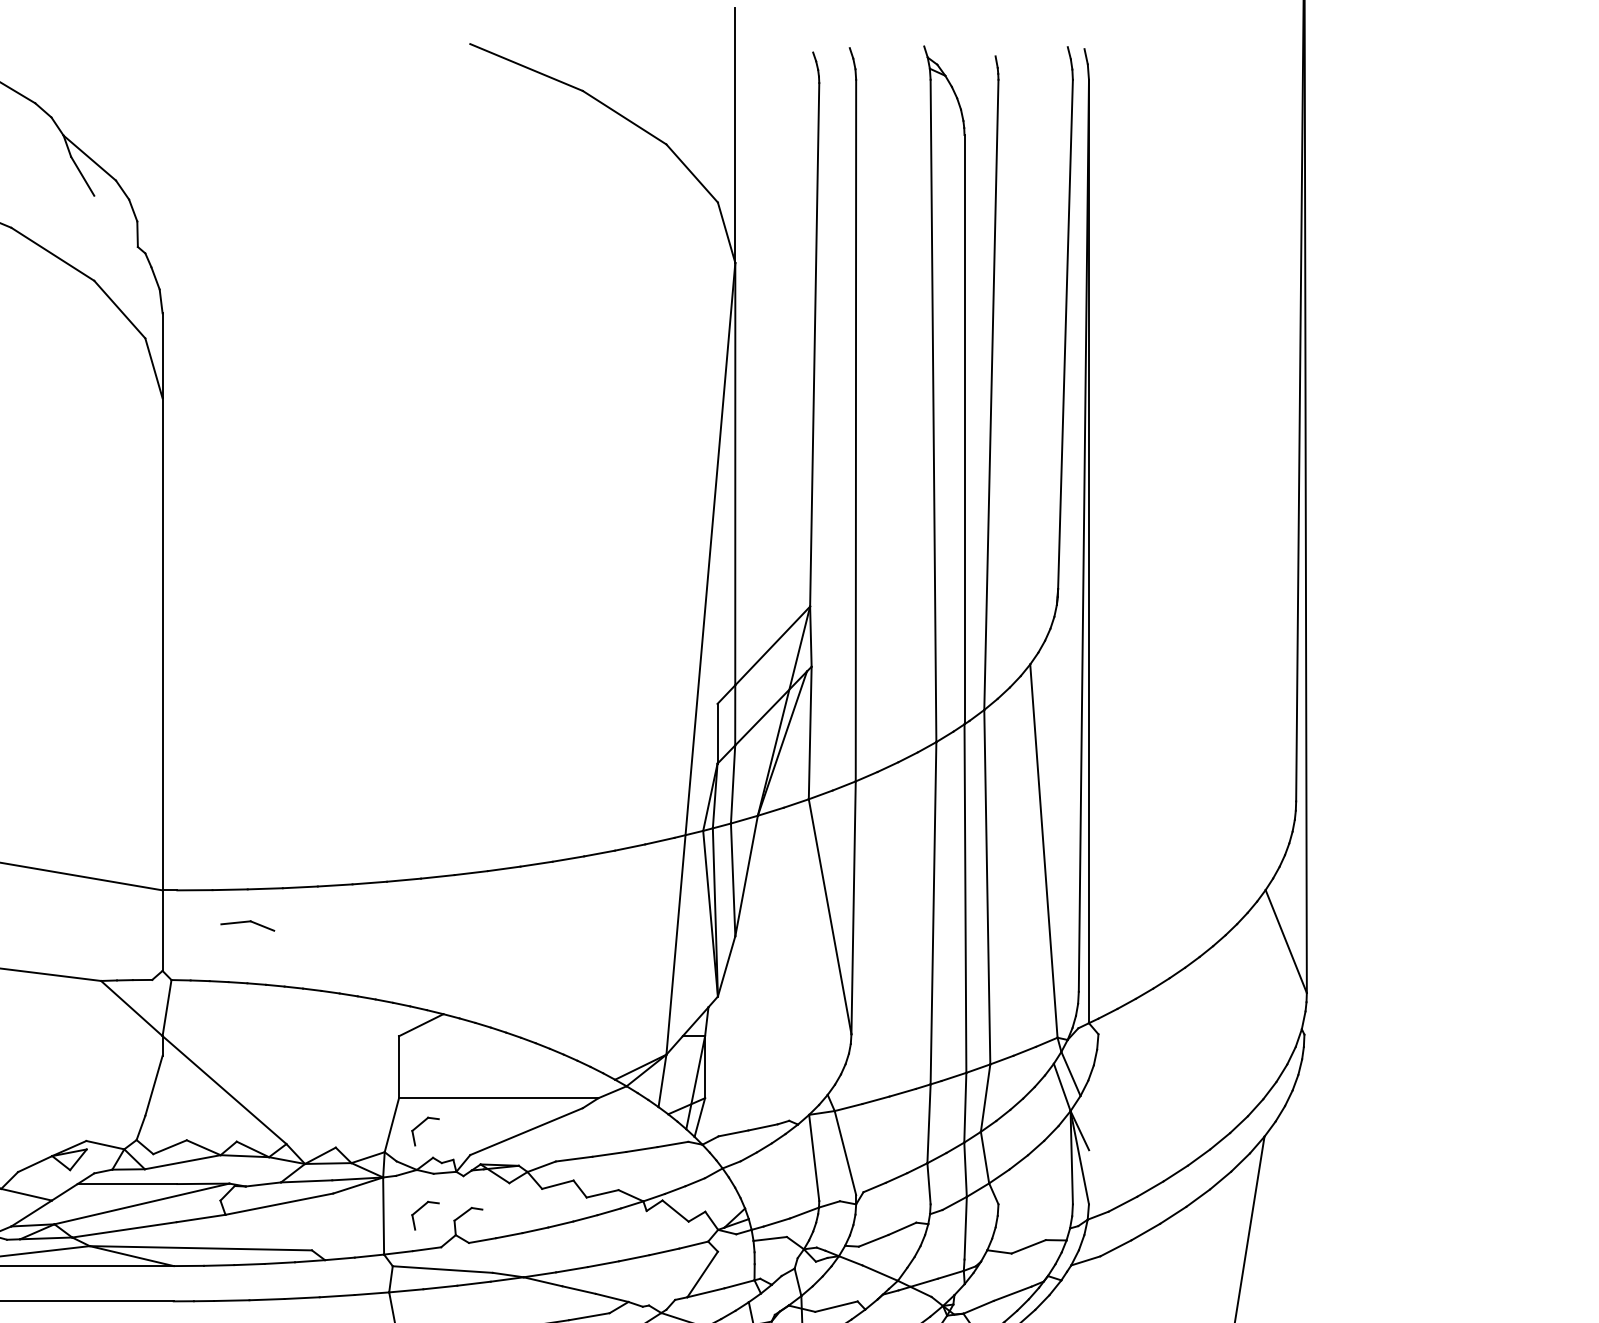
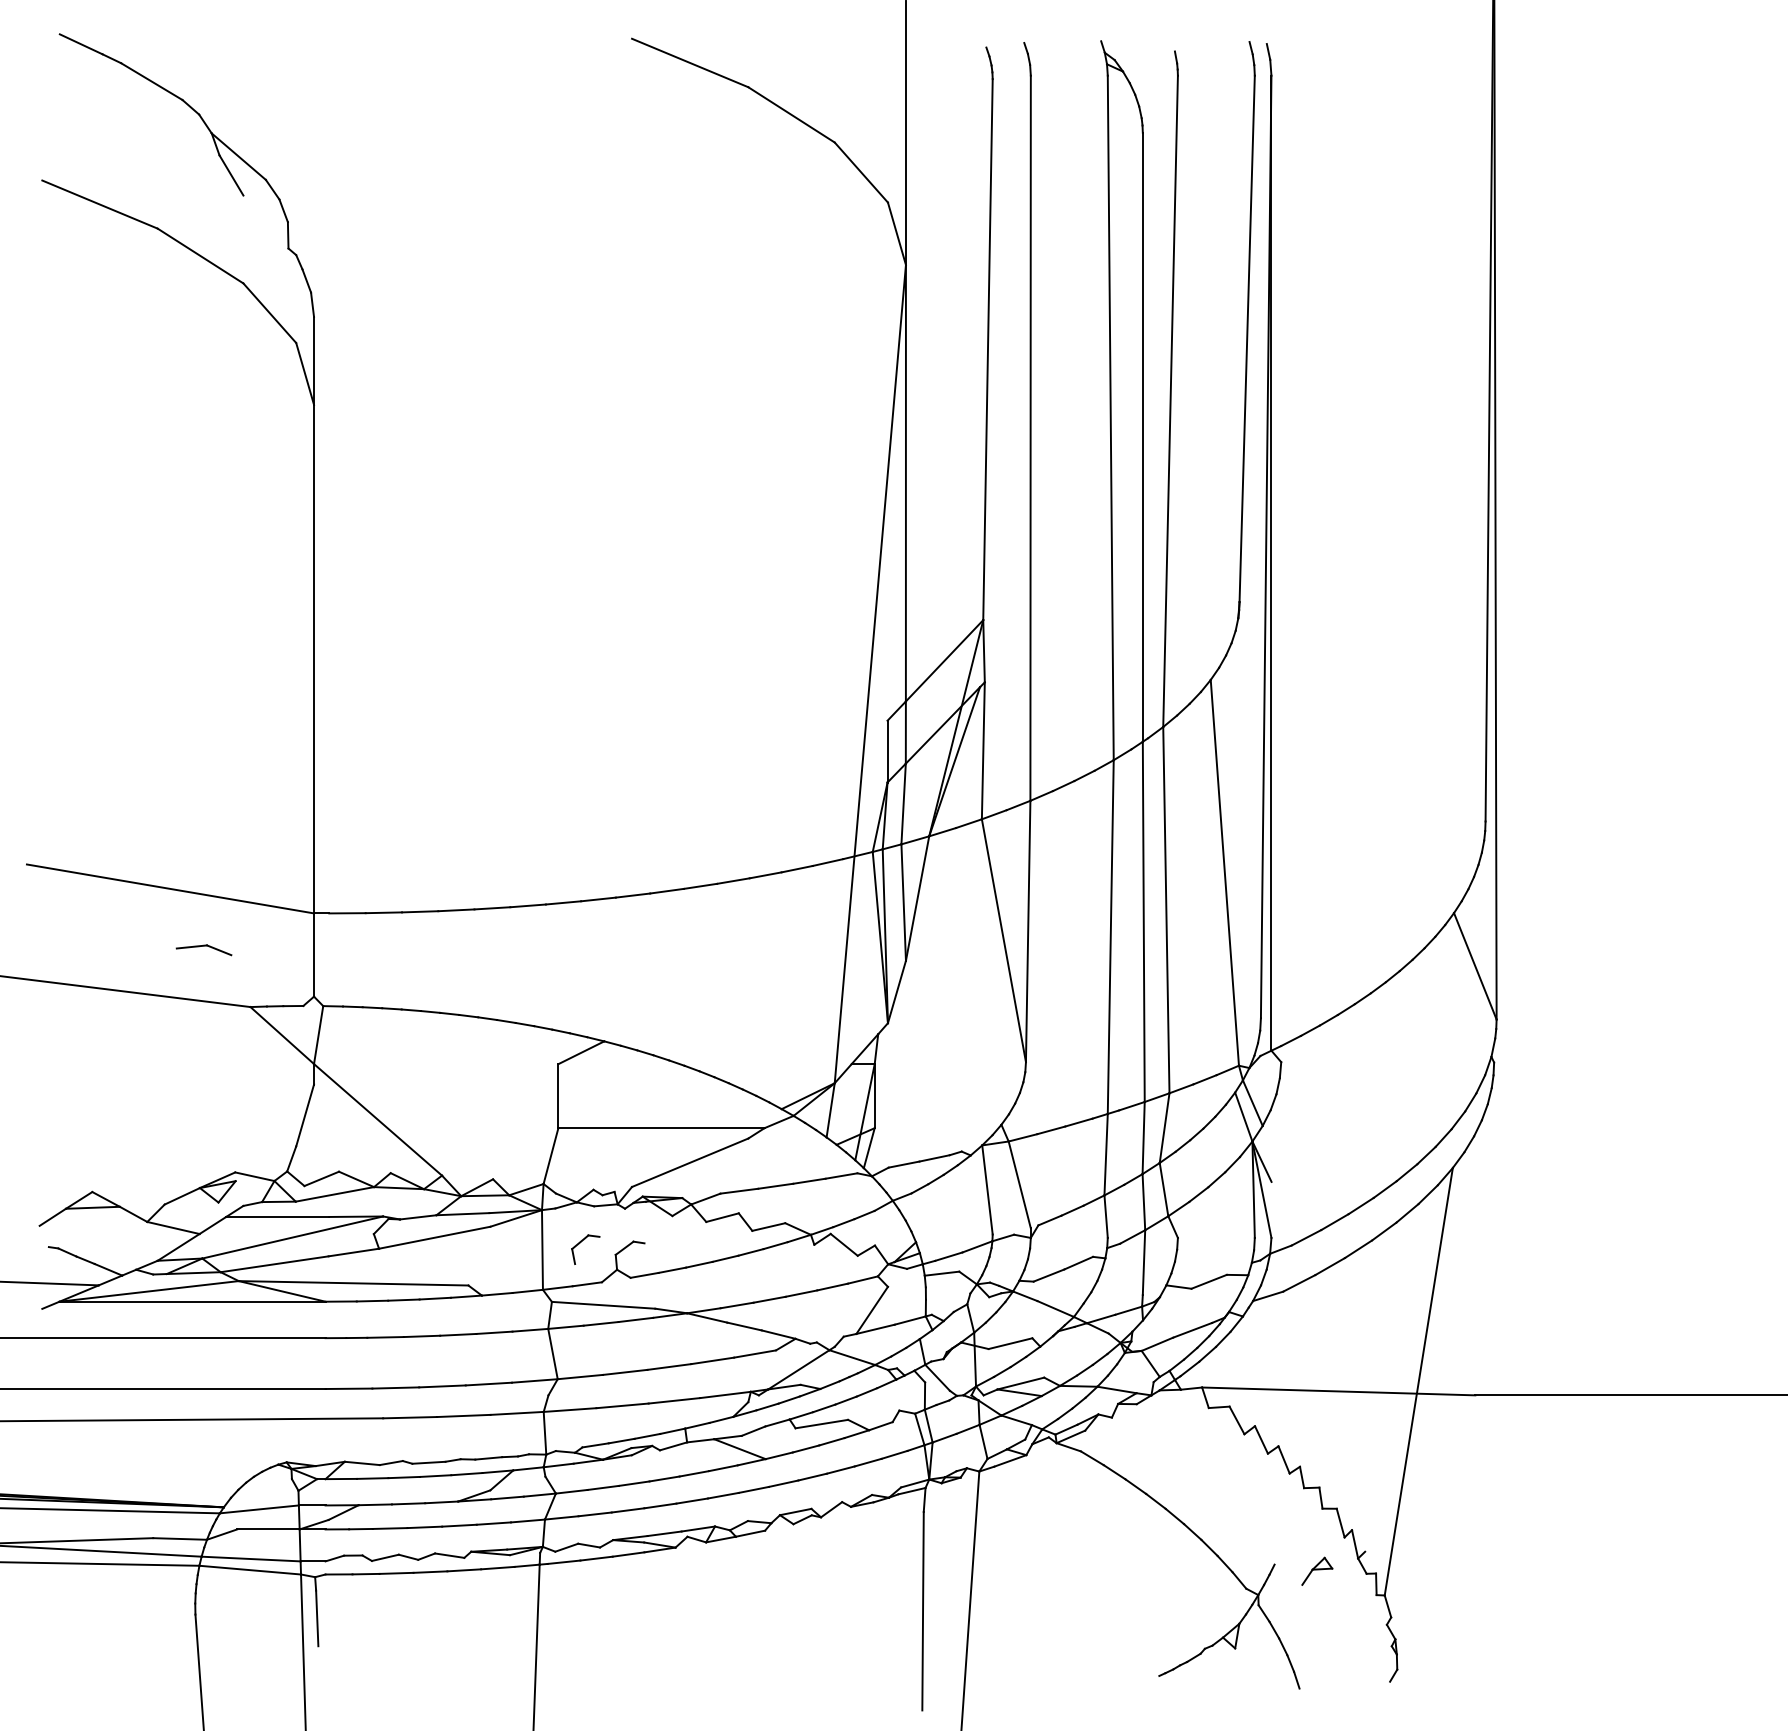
part: (247, 926) -> (203, 950), moved
part: (420, 1125) -> (580, 1156), removed

